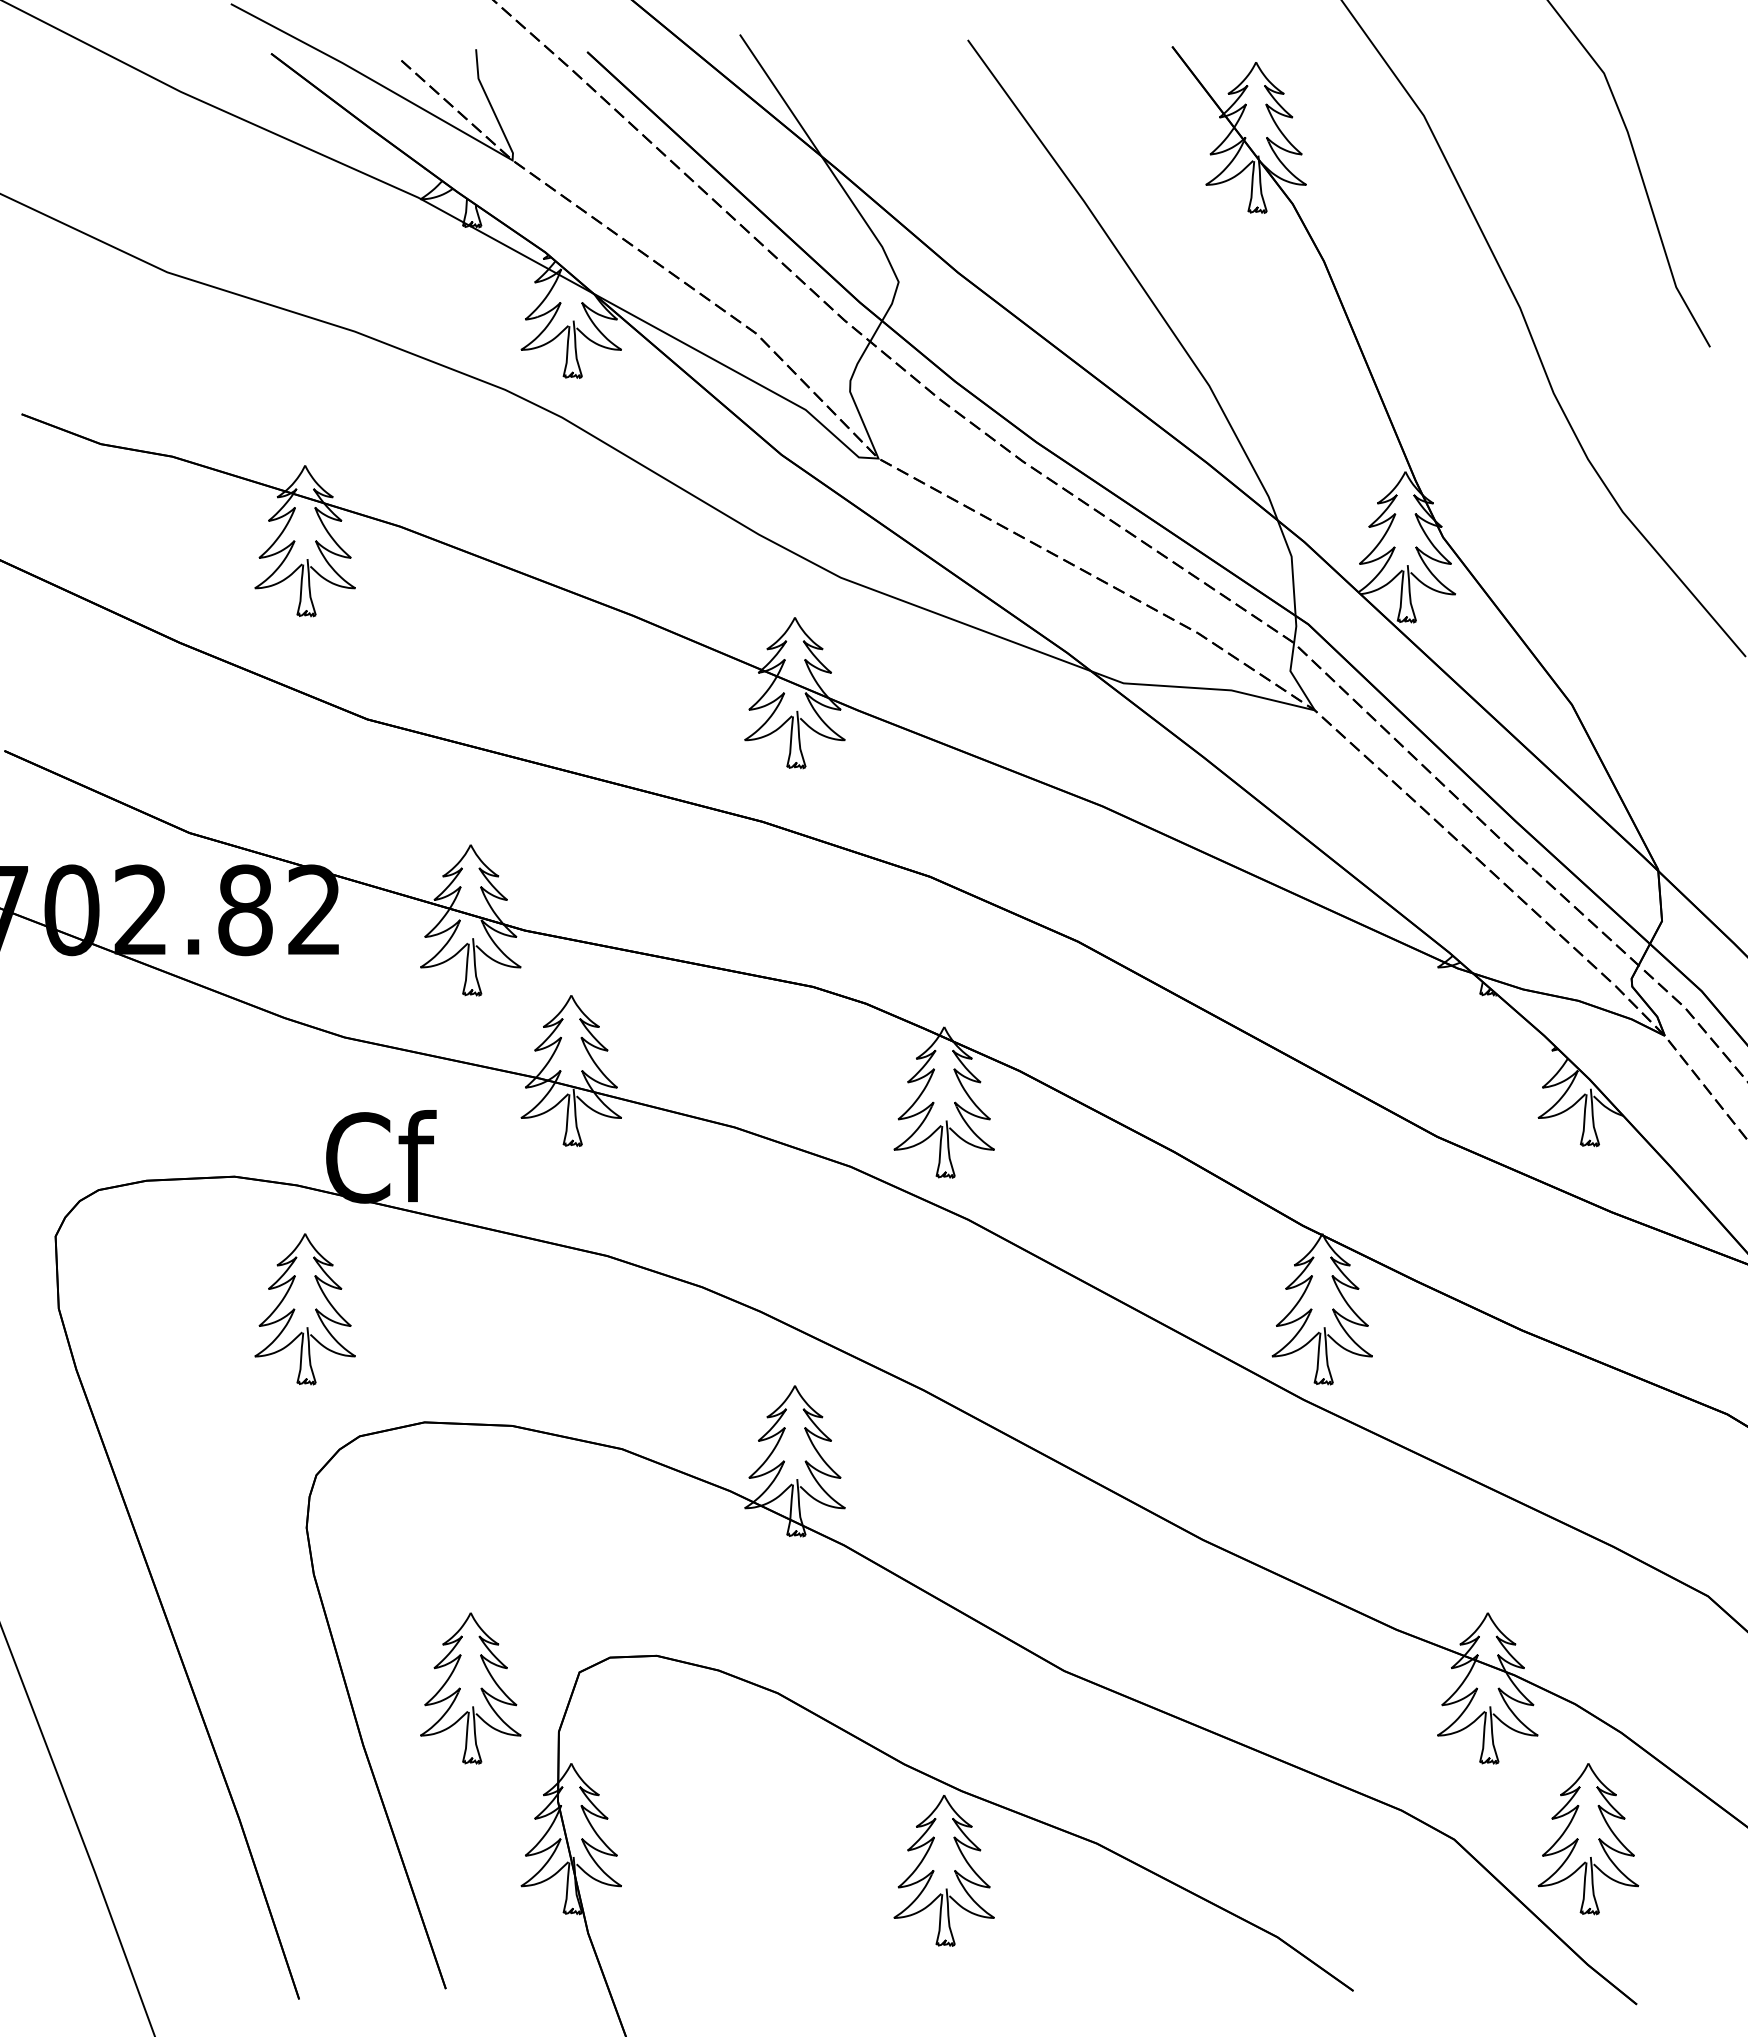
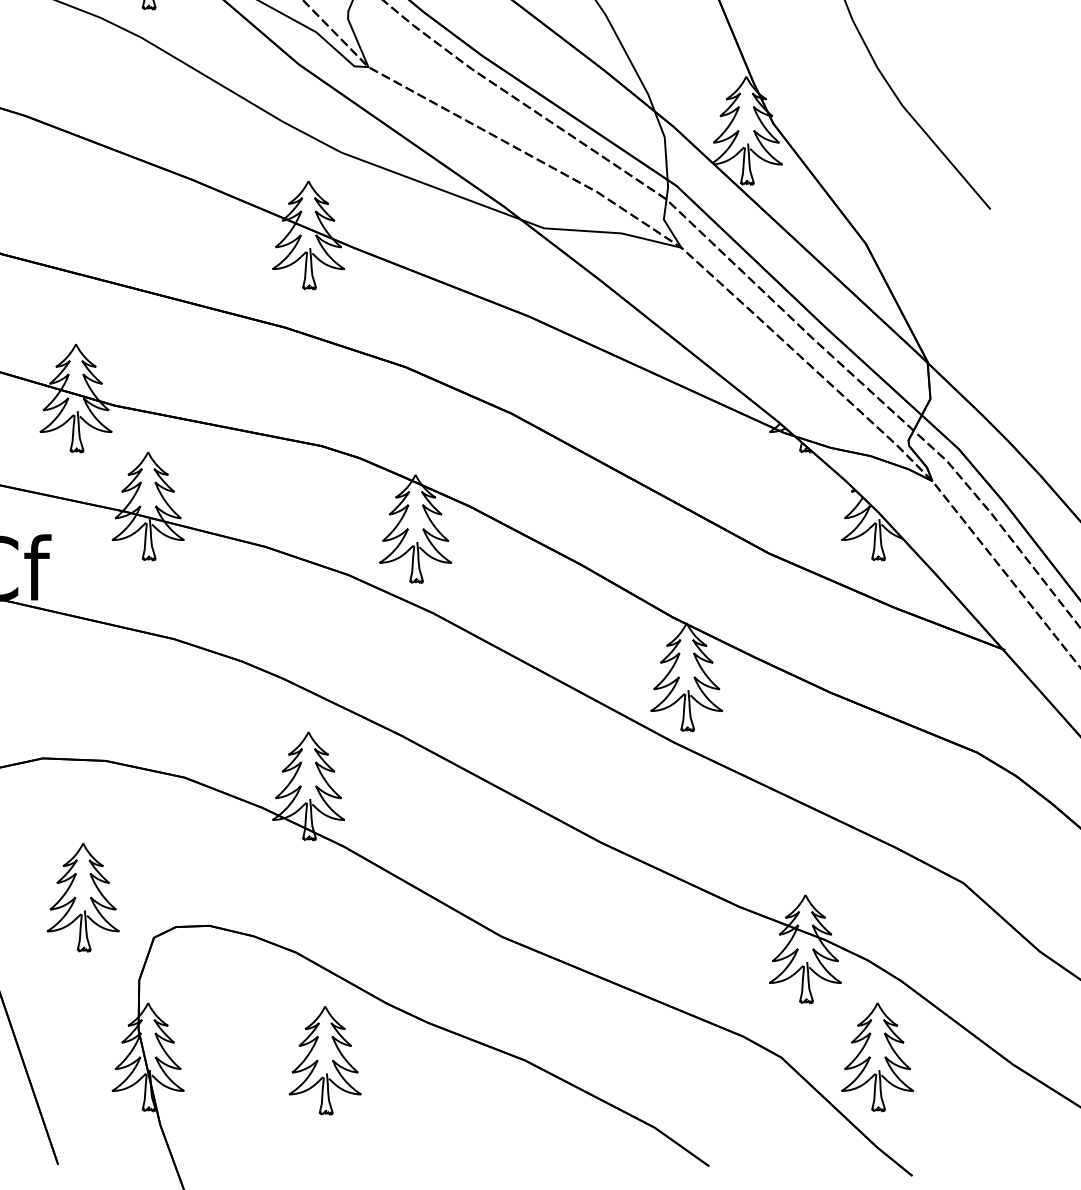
part: (470, 1688) -> (83, 897), moved
part: (943, 1870) -> (324, 1060), moved

